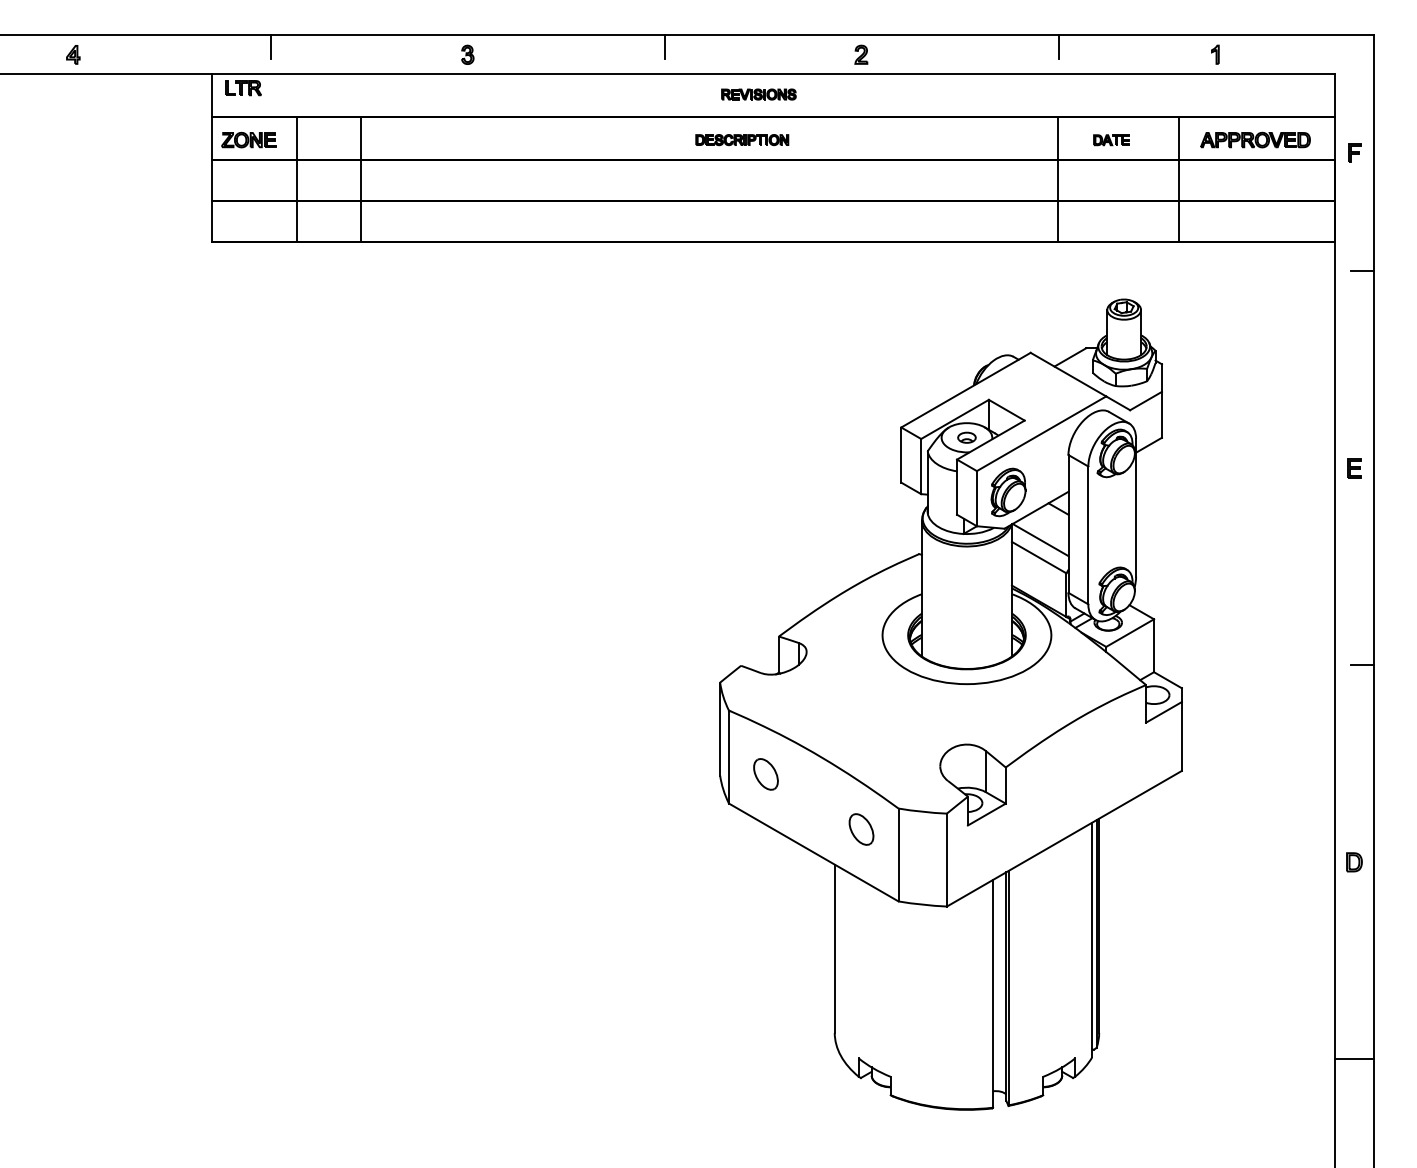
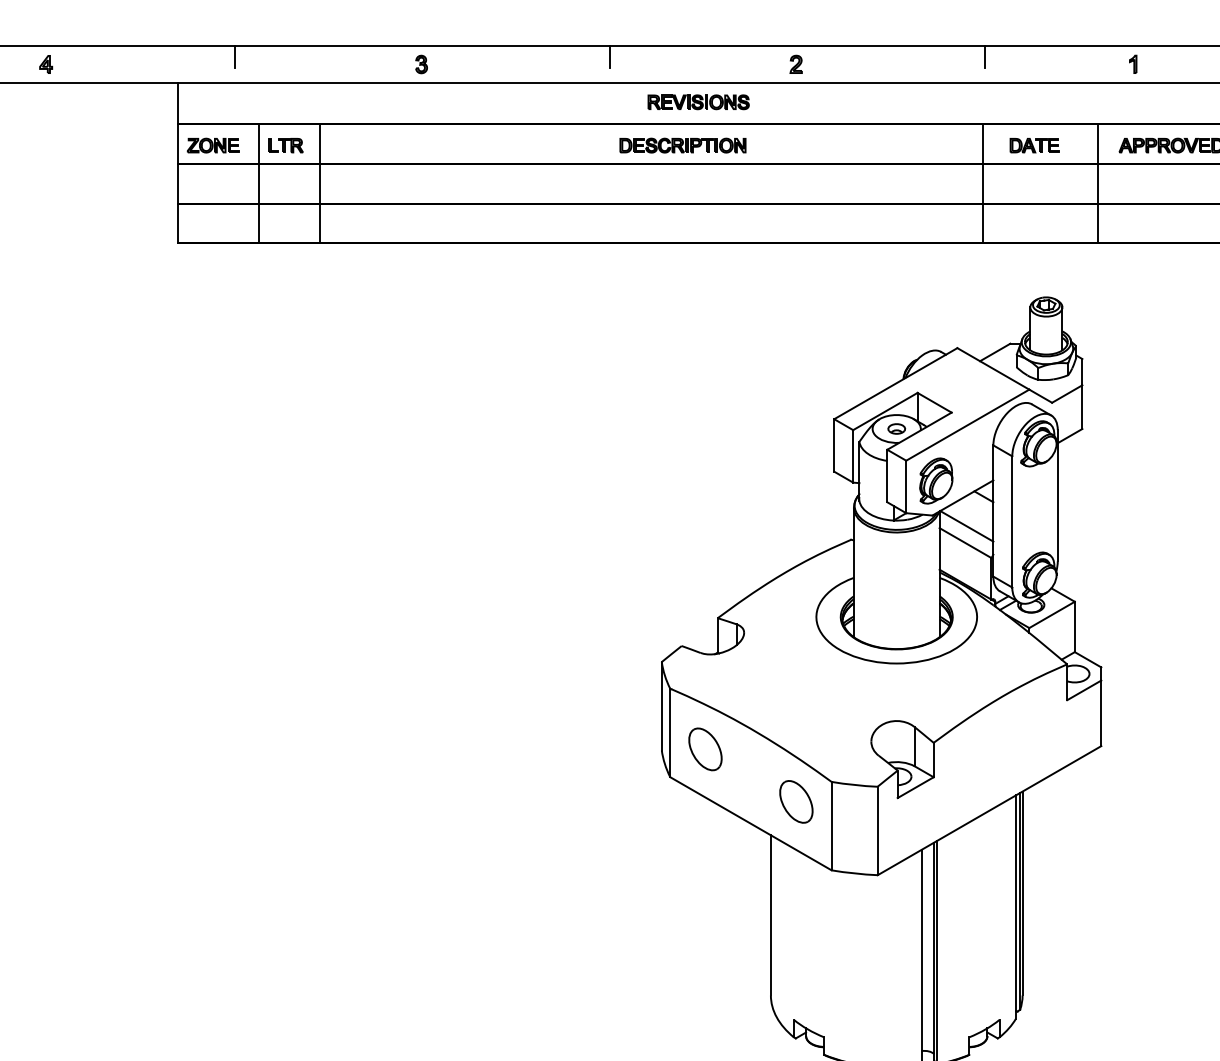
part: (243, 88) -> (286, 146), moved
part: (758, 94) -> (698, 102), size x1.43
part: (741, 139) -> (682, 145), size x1.43
part: (1111, 140) -> (1034, 146), size x1.43
part: (765, 774) -> (704, 749), size x1.43
part: (861, 829) -> (796, 801), size x1.43

